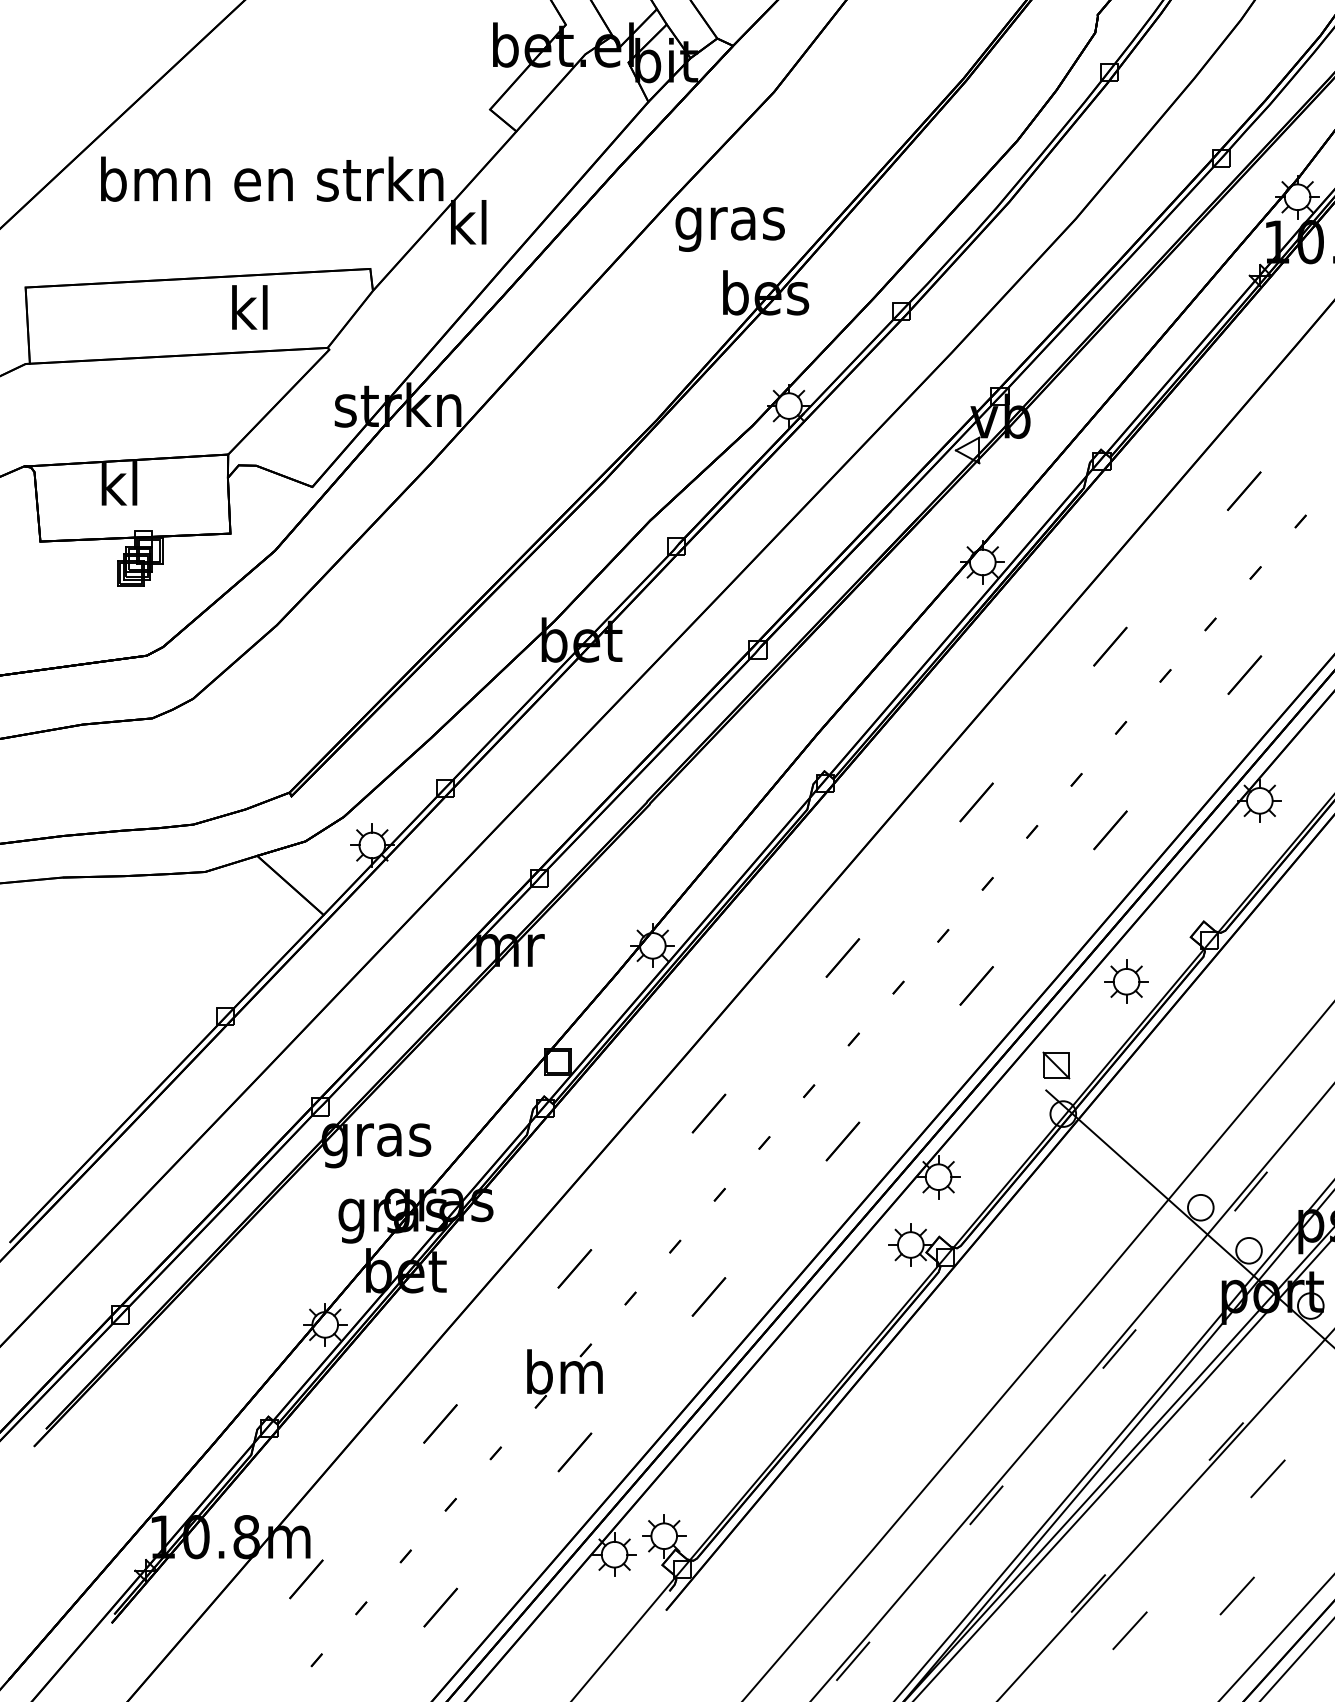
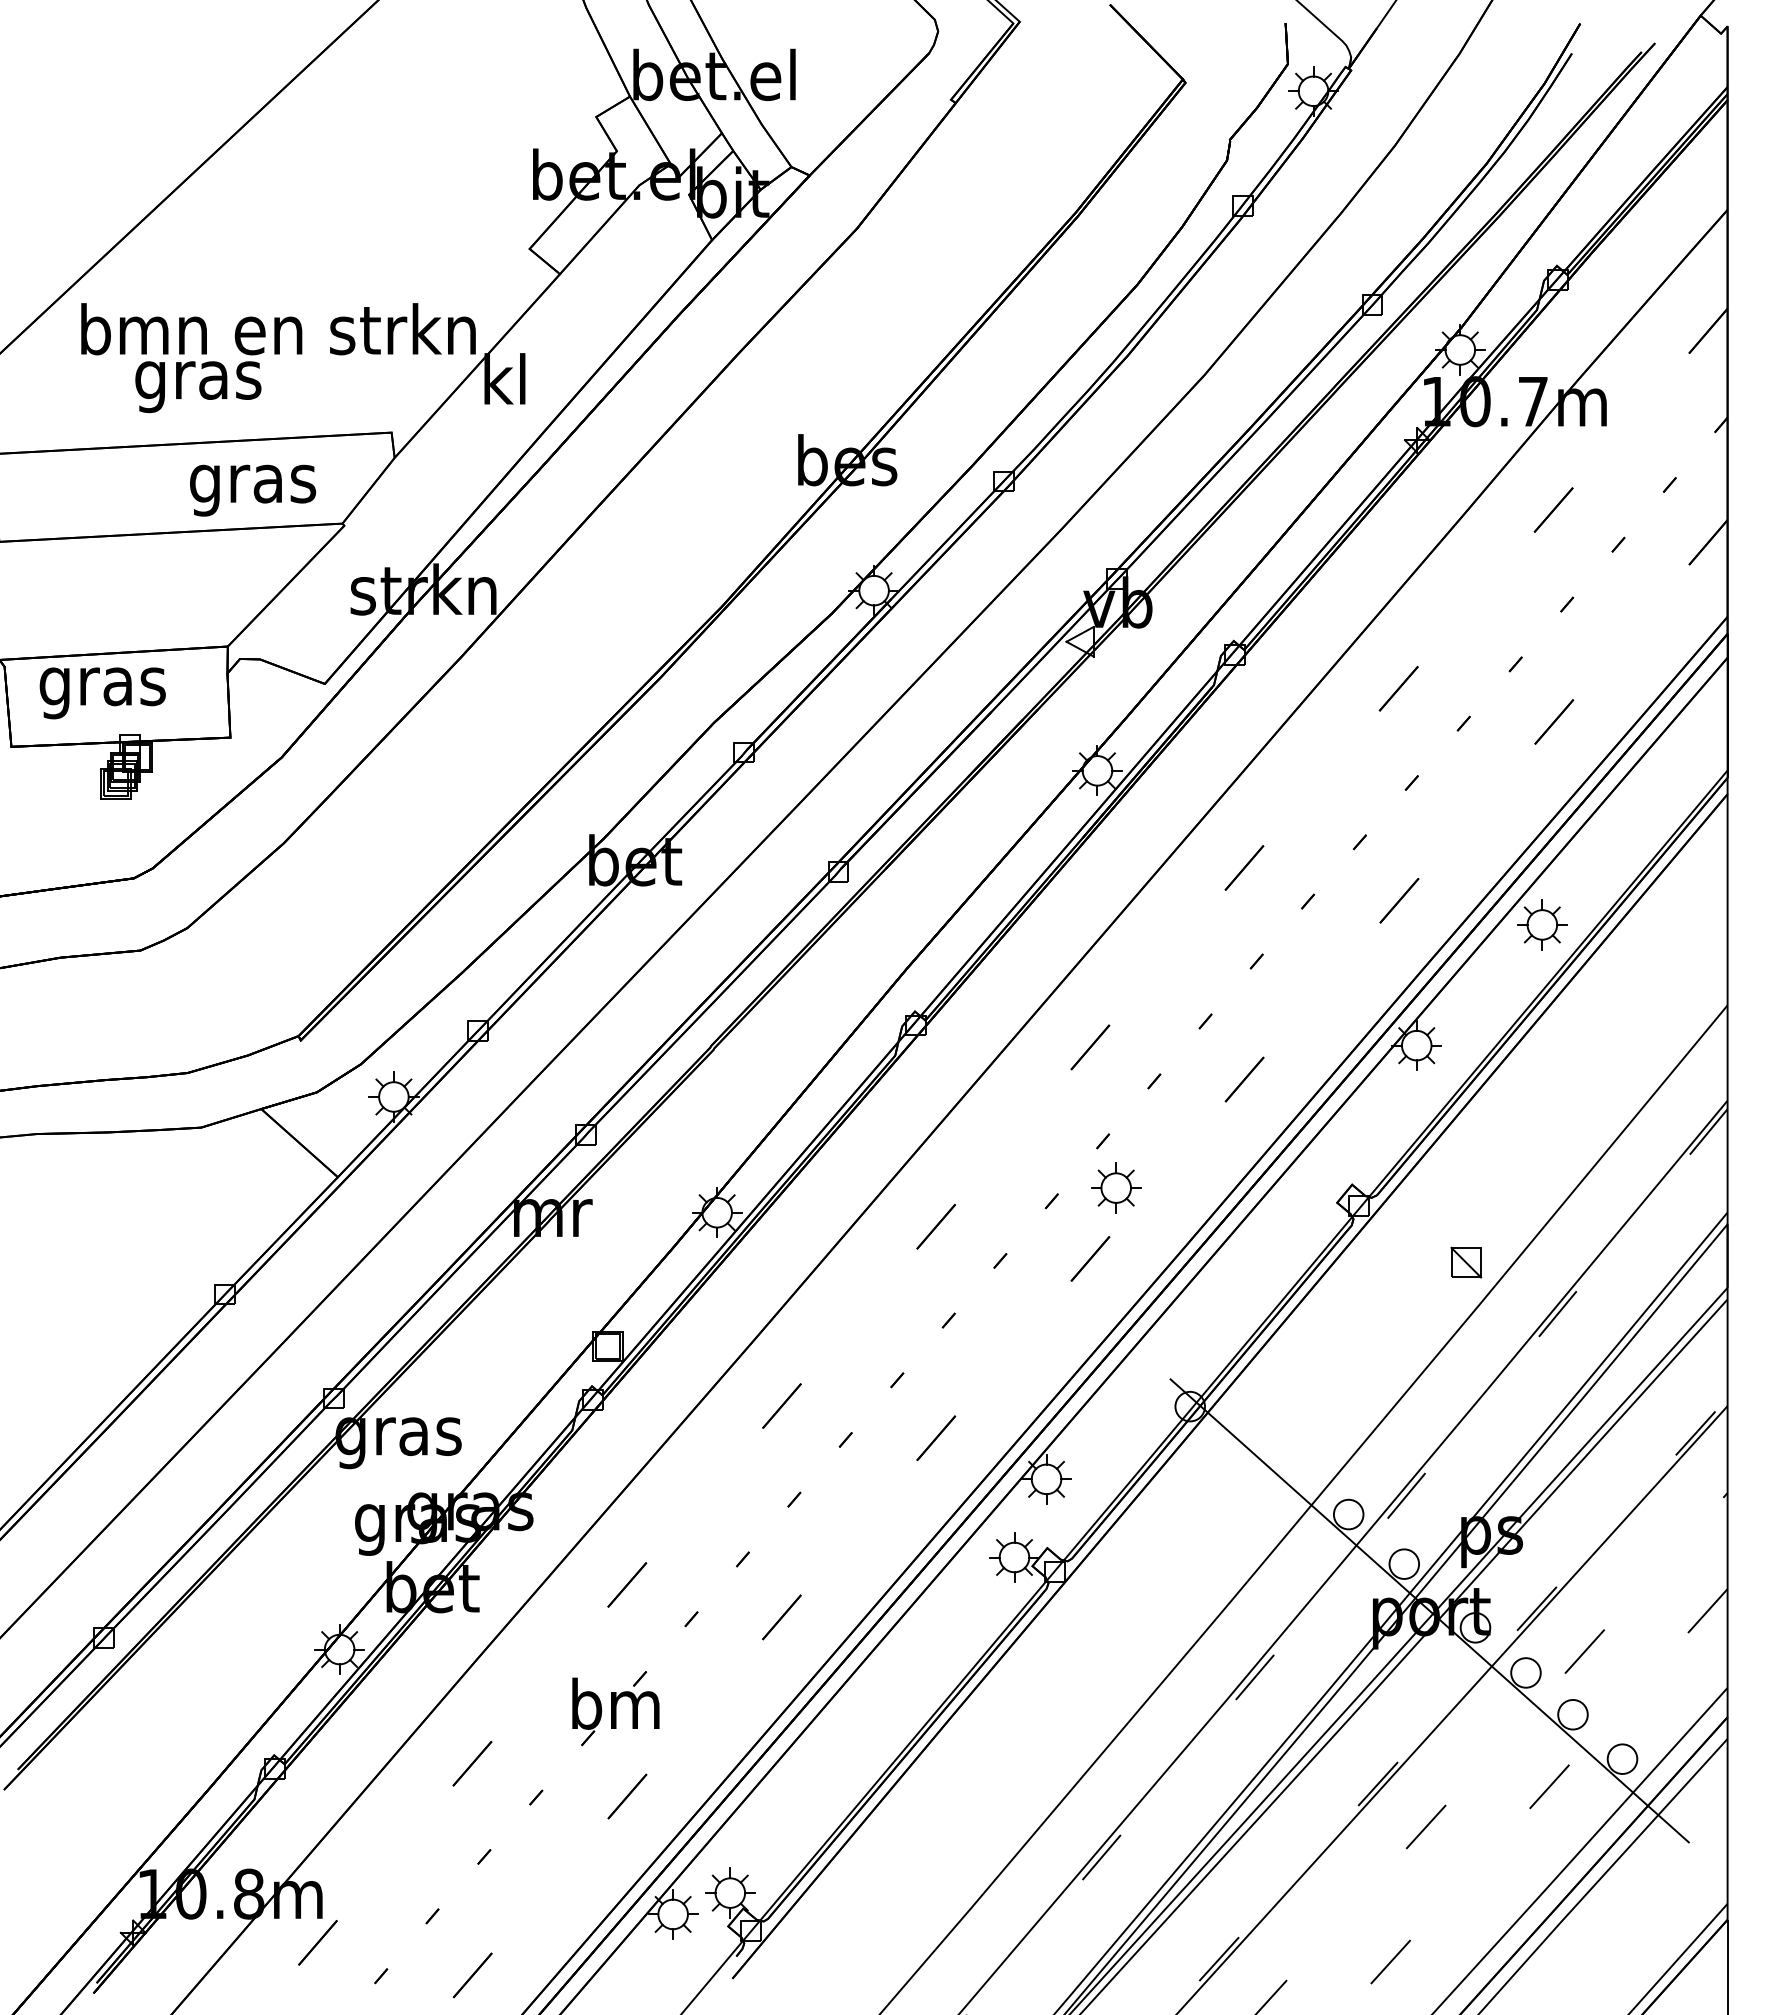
text: (730, 229) -> (198, 387), moved
text: (250, 313) -> (253, 483), kl -> gras
text: (119, 489) -> (102, 686), kl -> gras
part: (1126, 981) -> (1116, 1187), moved
part: (1056, 1065) -> (1466, 1262), moved

